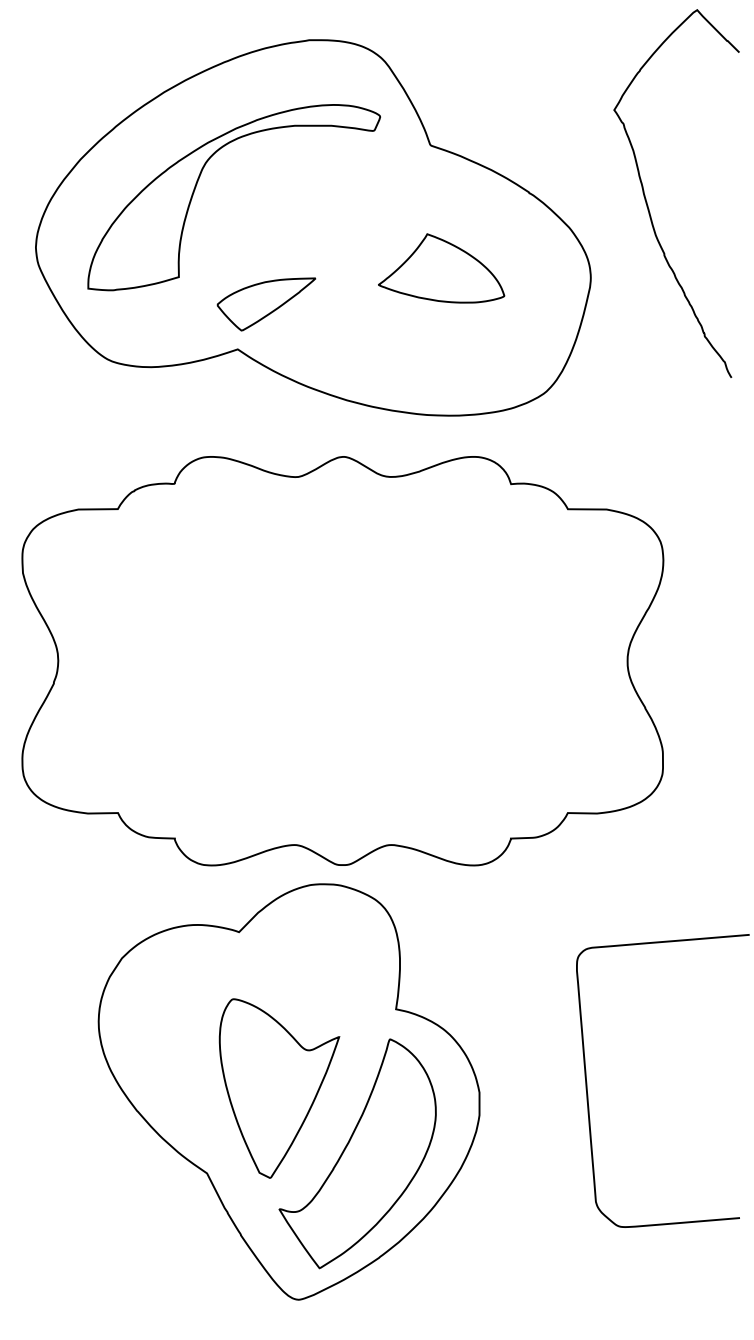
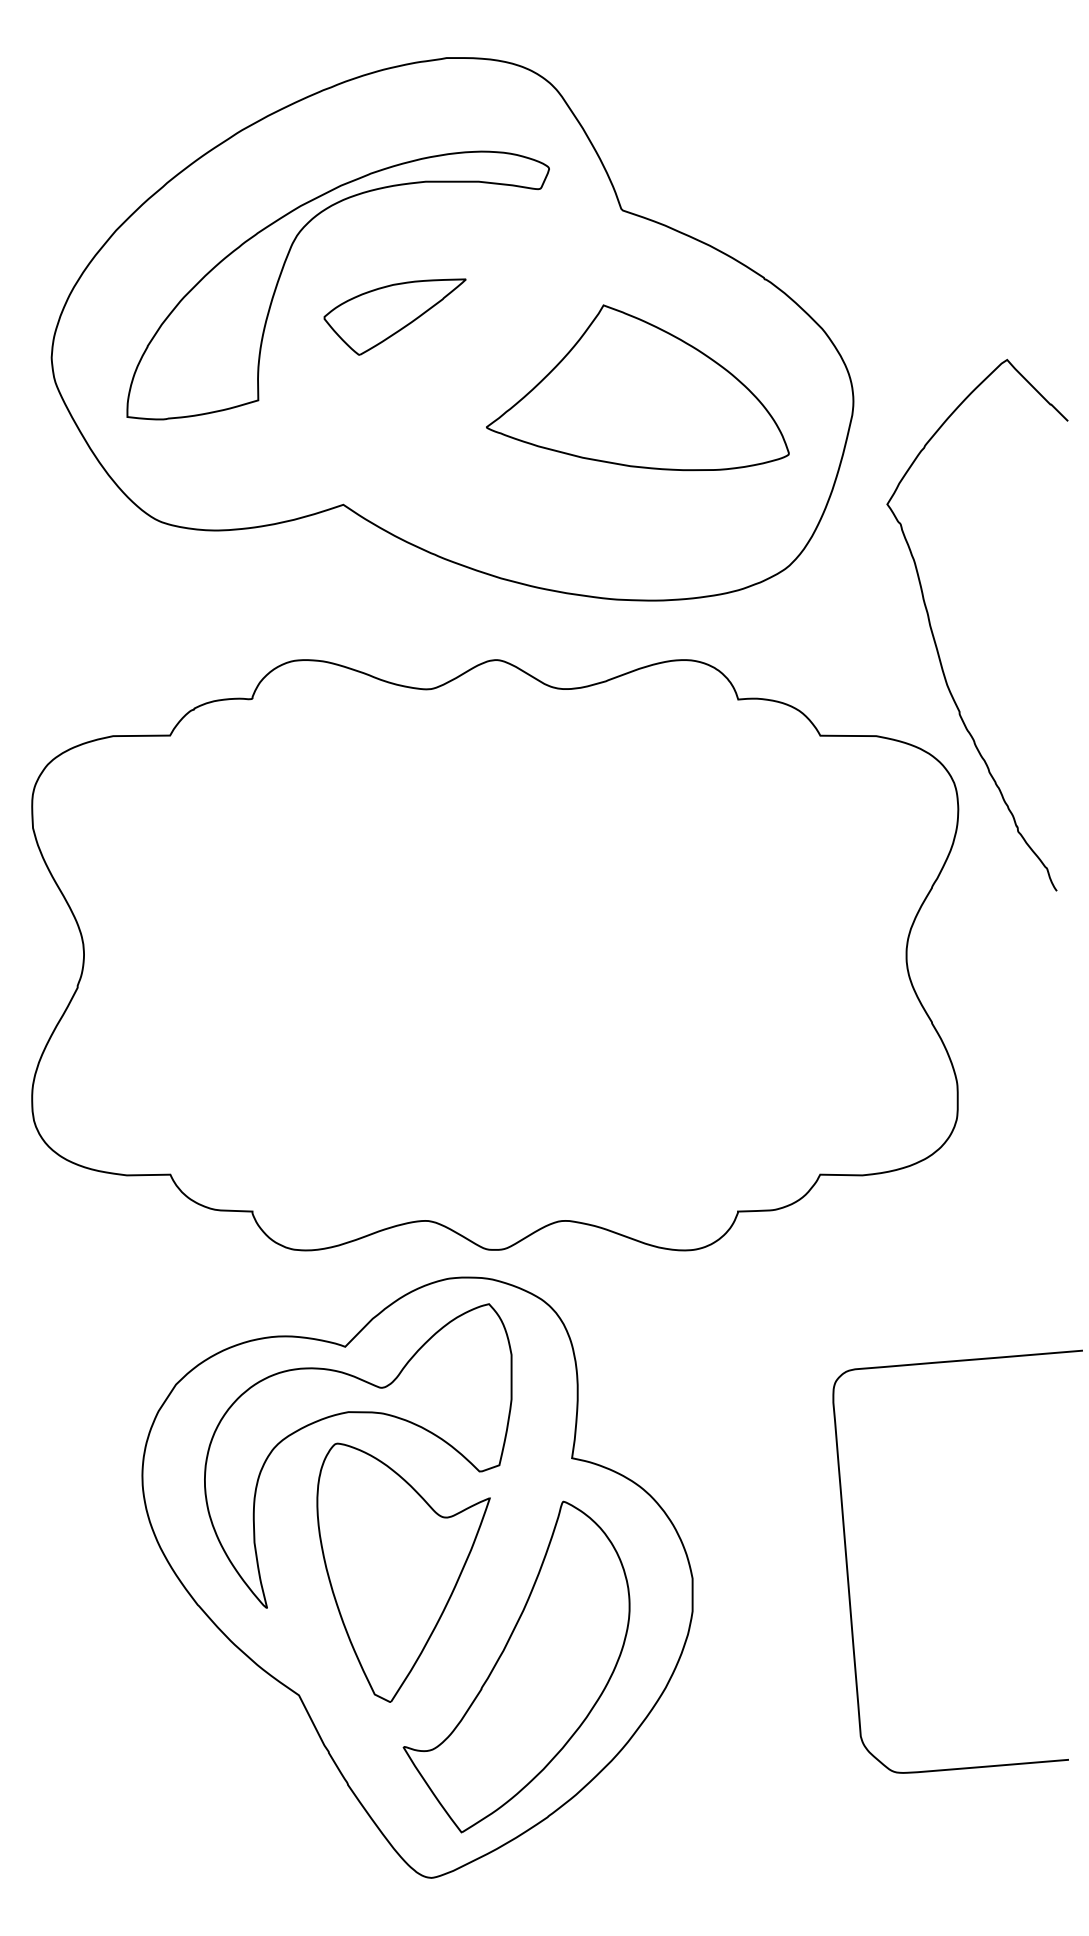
curve: (647, 202) -> (935, 637), moved
part: (441, 268) -> (637, 387), size x1.67
part: (266, 304) -> (394, 317), moved
part: (248, 978) -> (358, 1413), added

